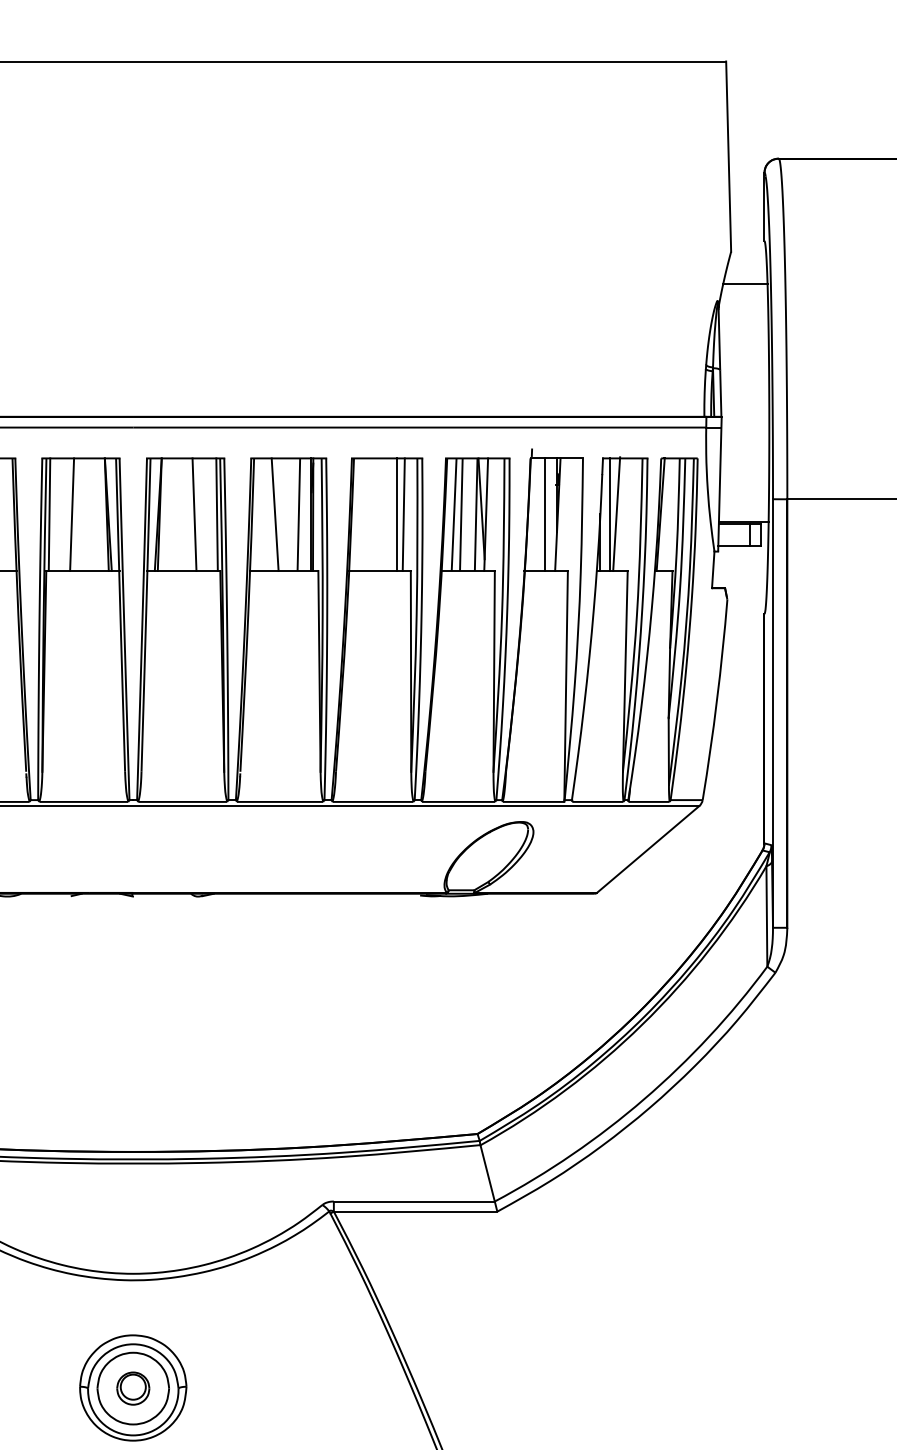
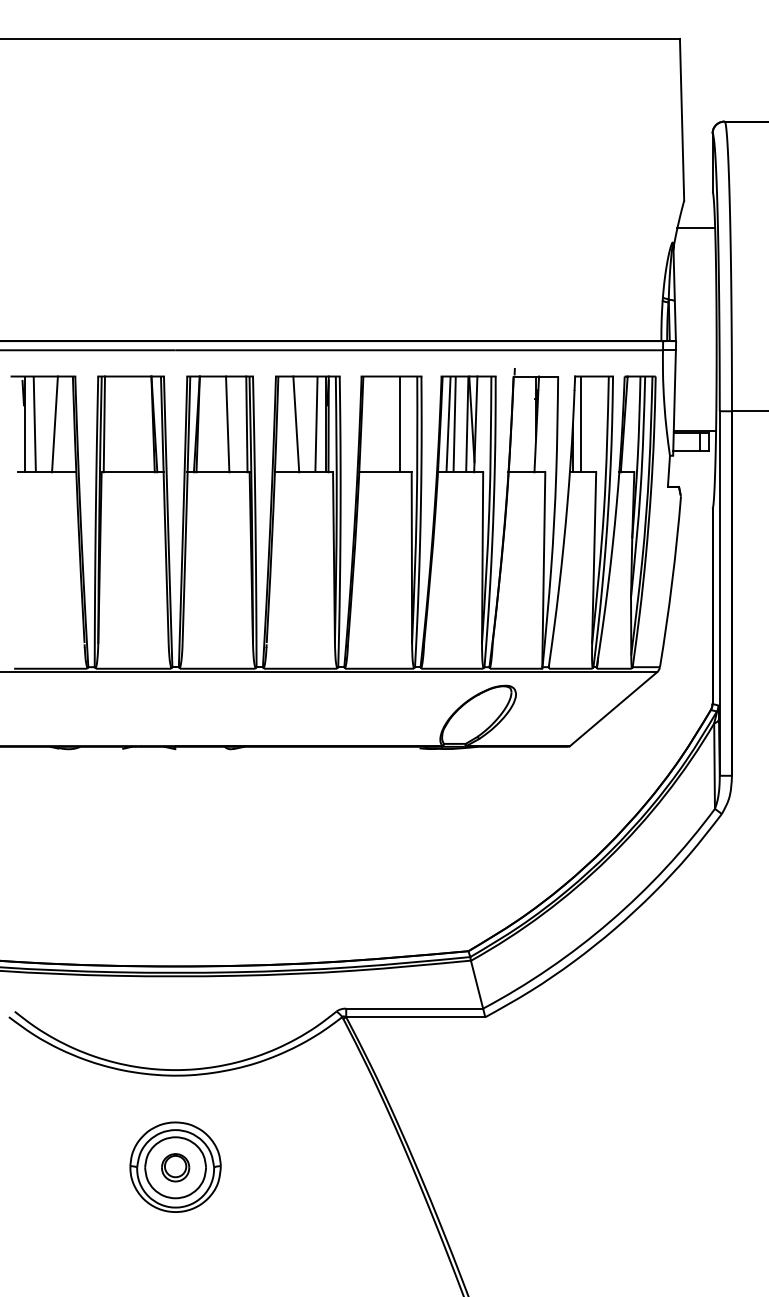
line: (616, 513) -> (586, 423), removed
line: (72, 514) -> (123, 424), removed
line: (403, 514) -> (405, 424), removed
line: (544, 514) -> (525, 424), removed

